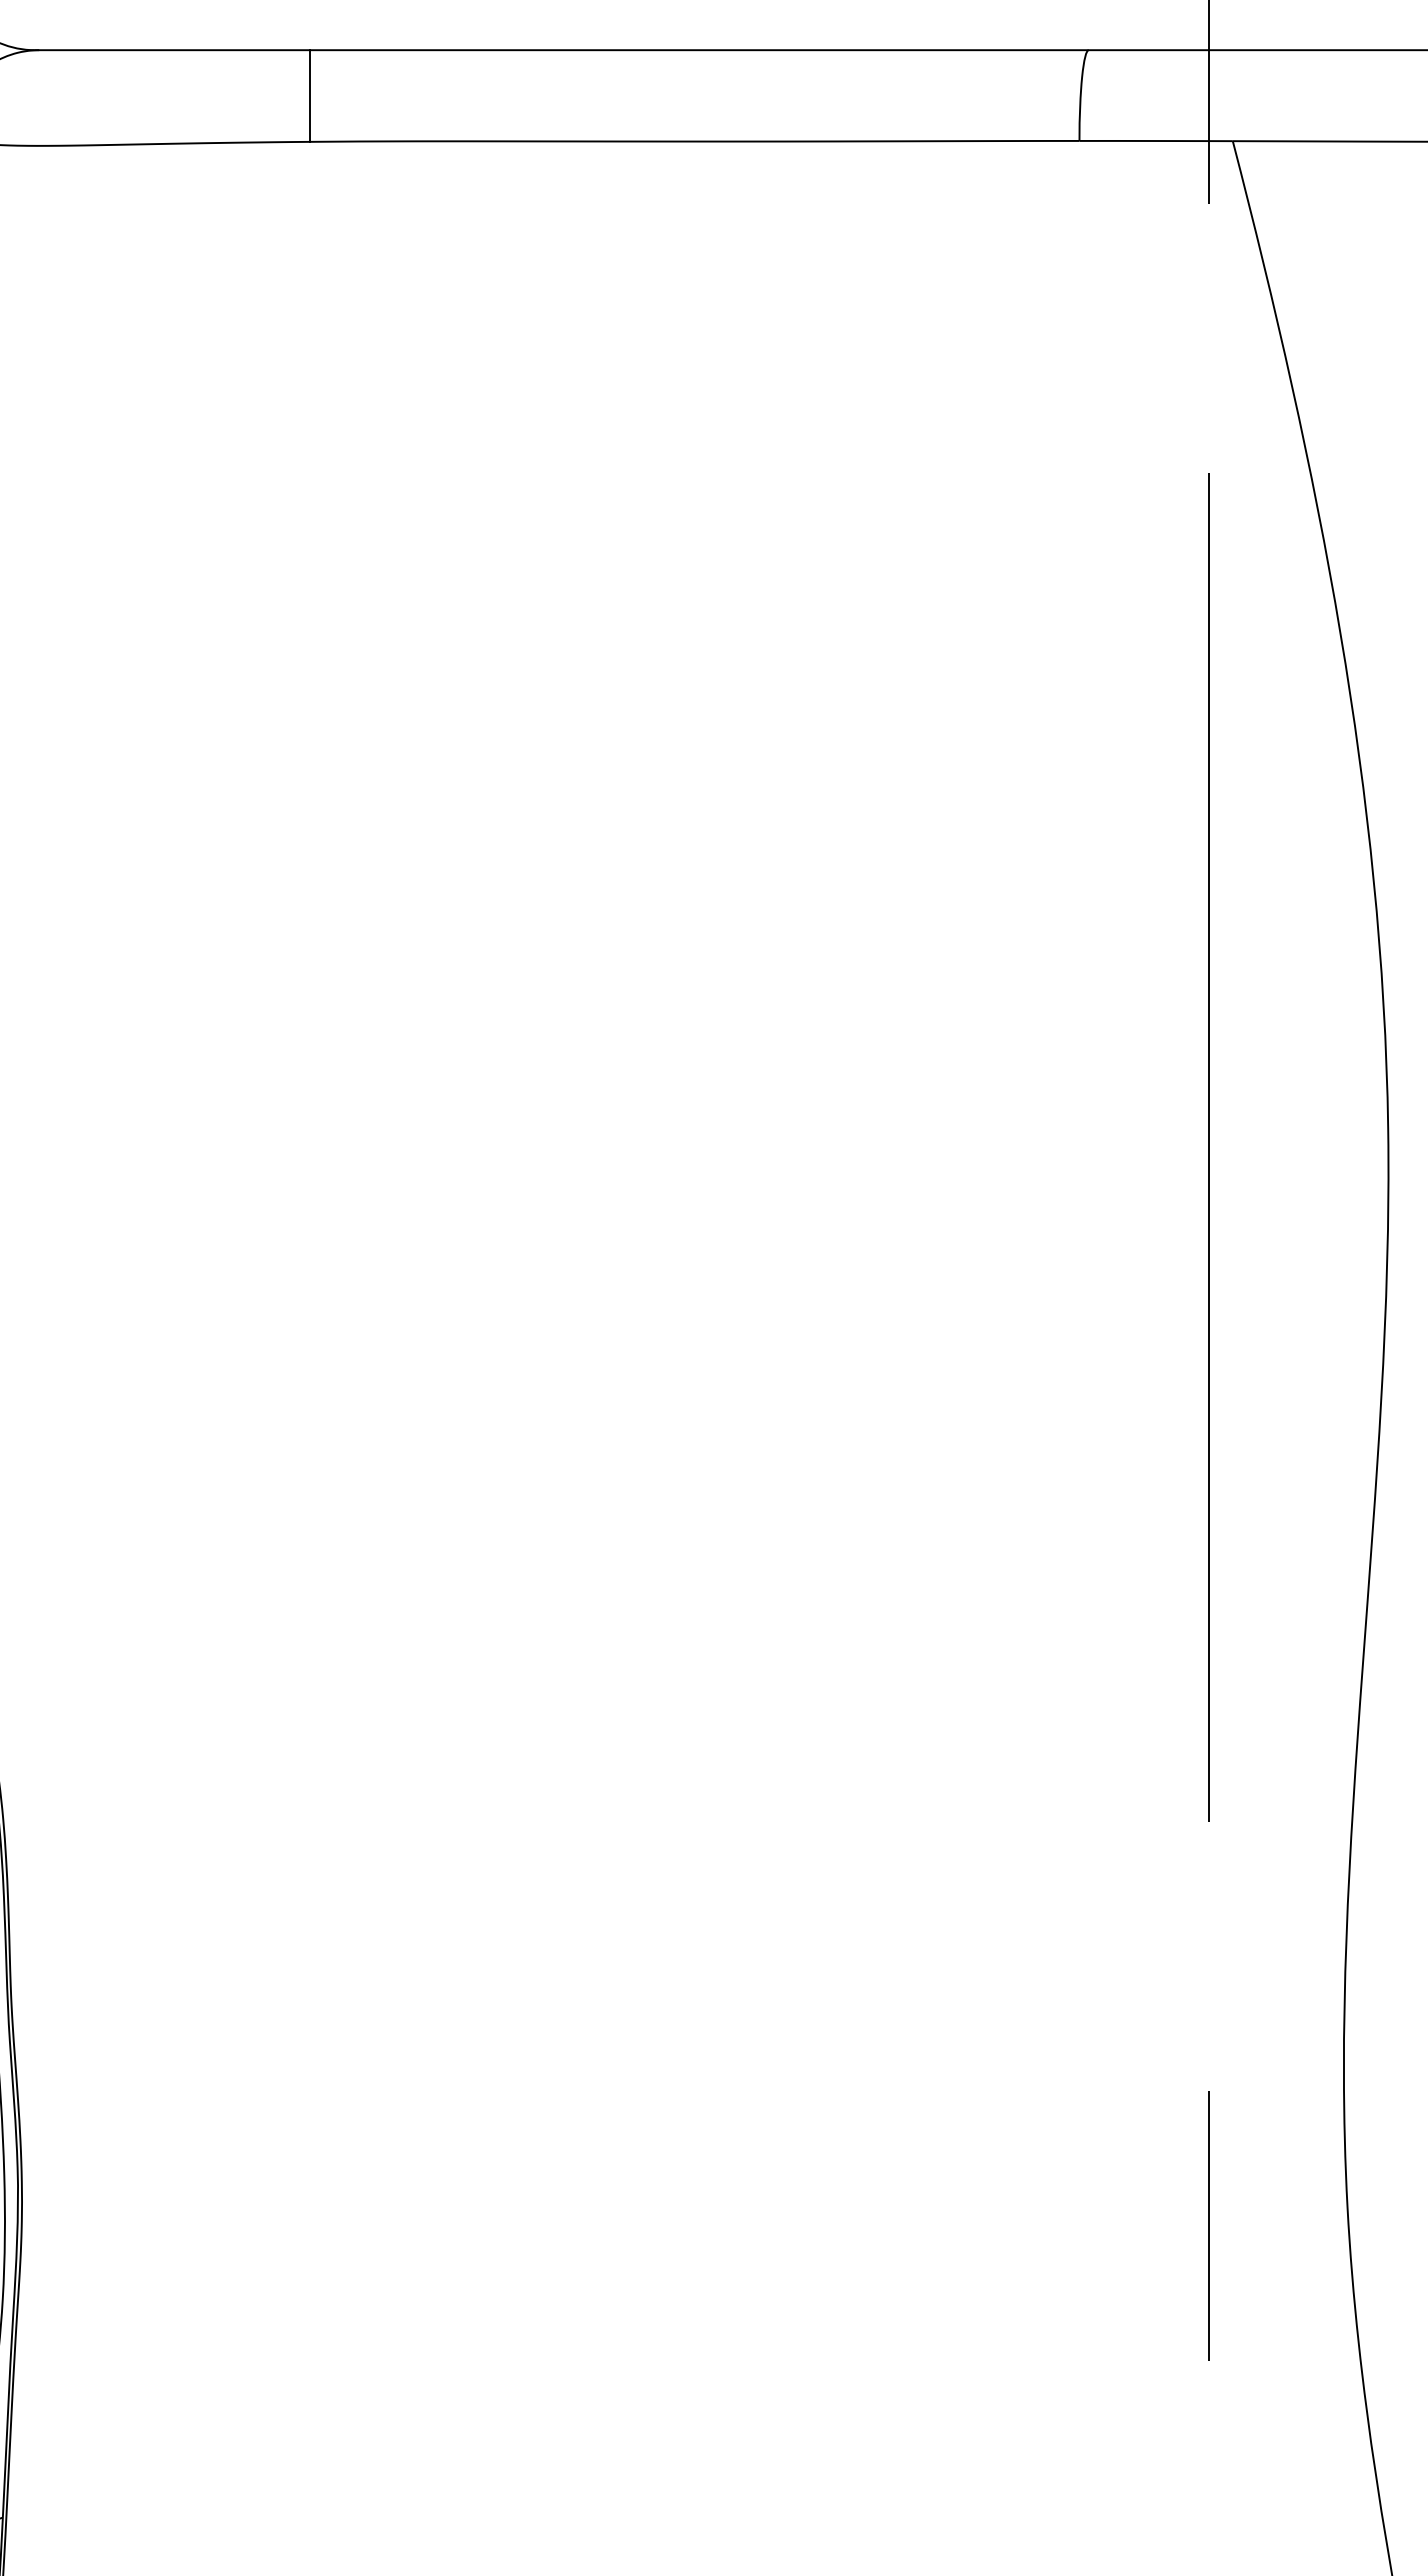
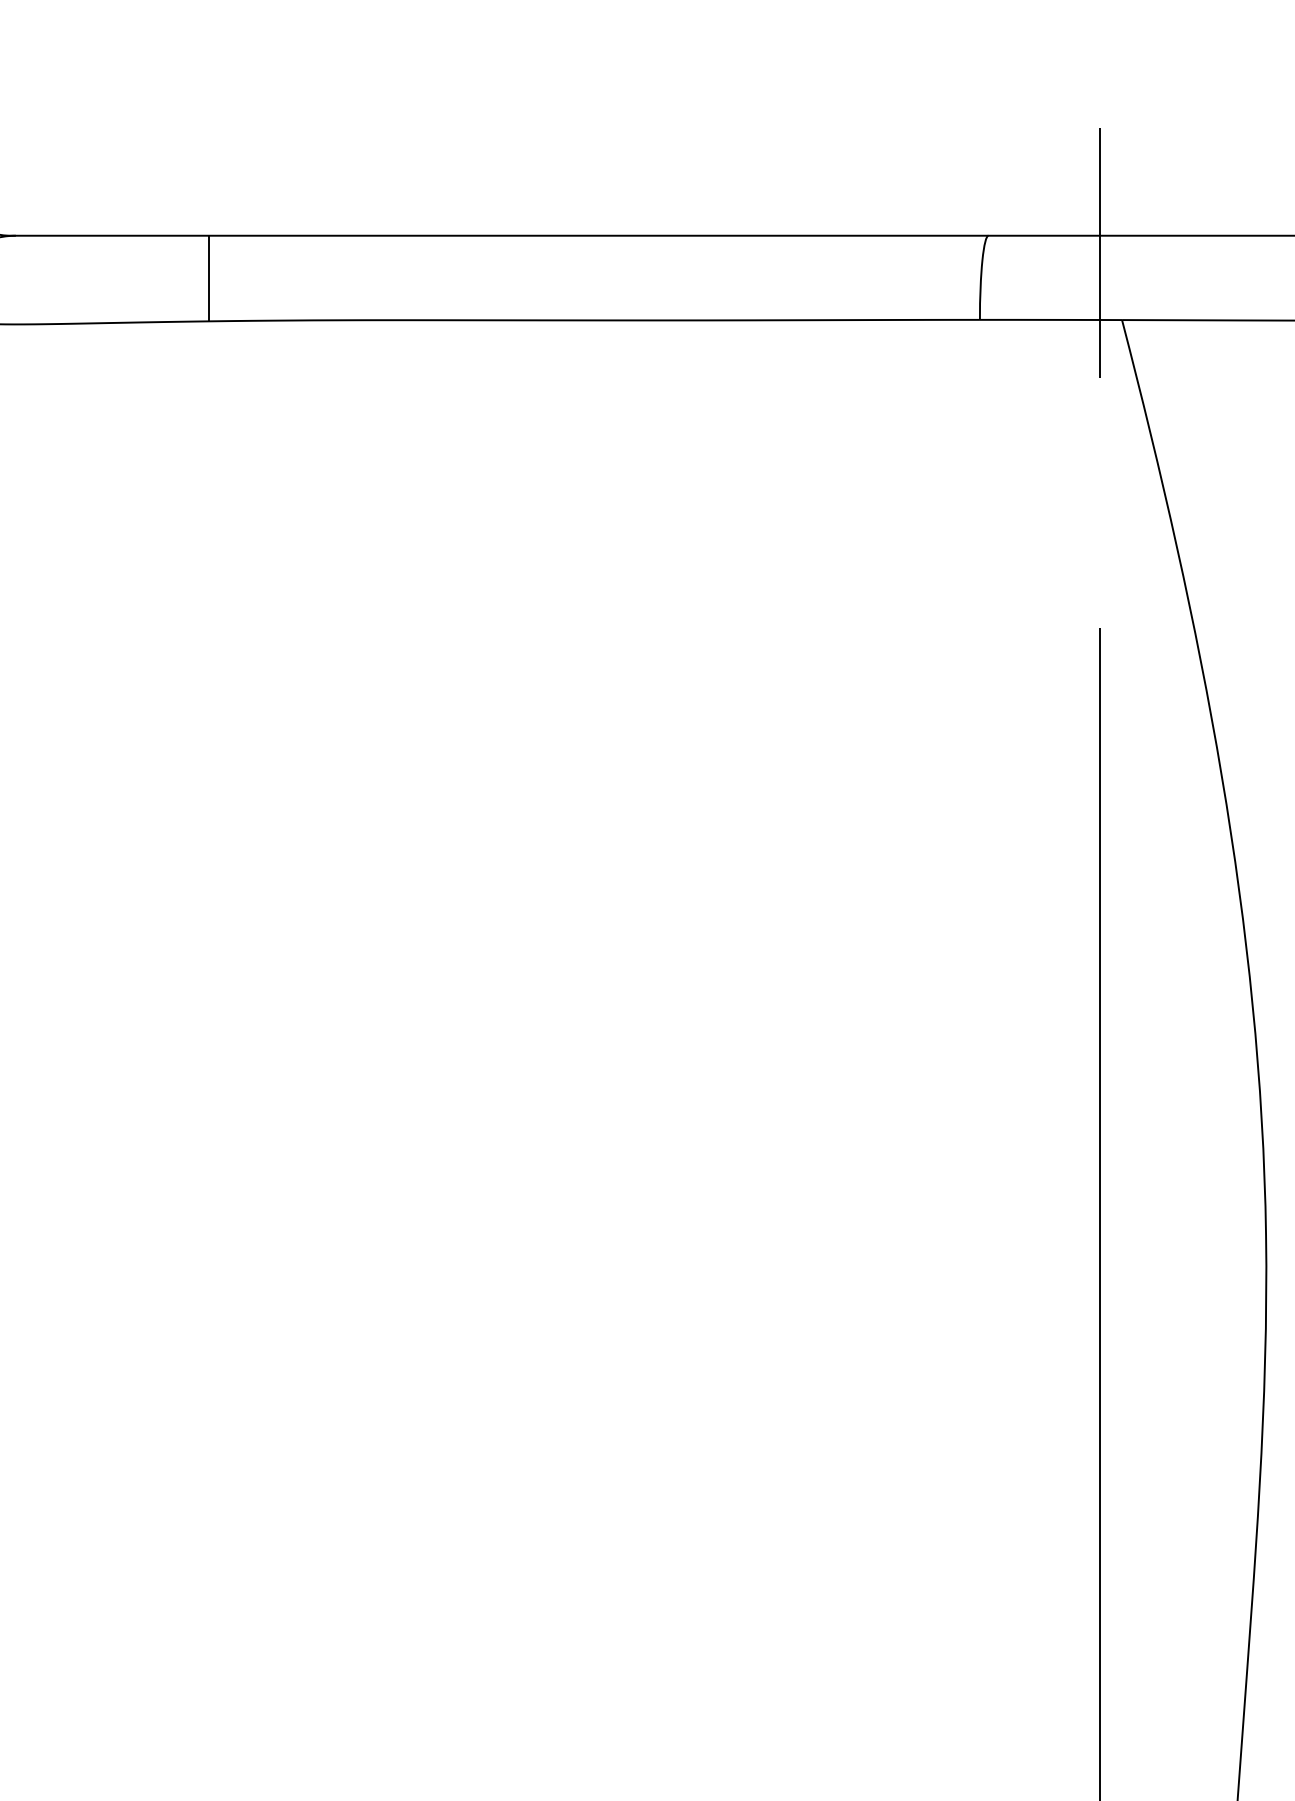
line: (310, 95) -> (209, 277), moved

